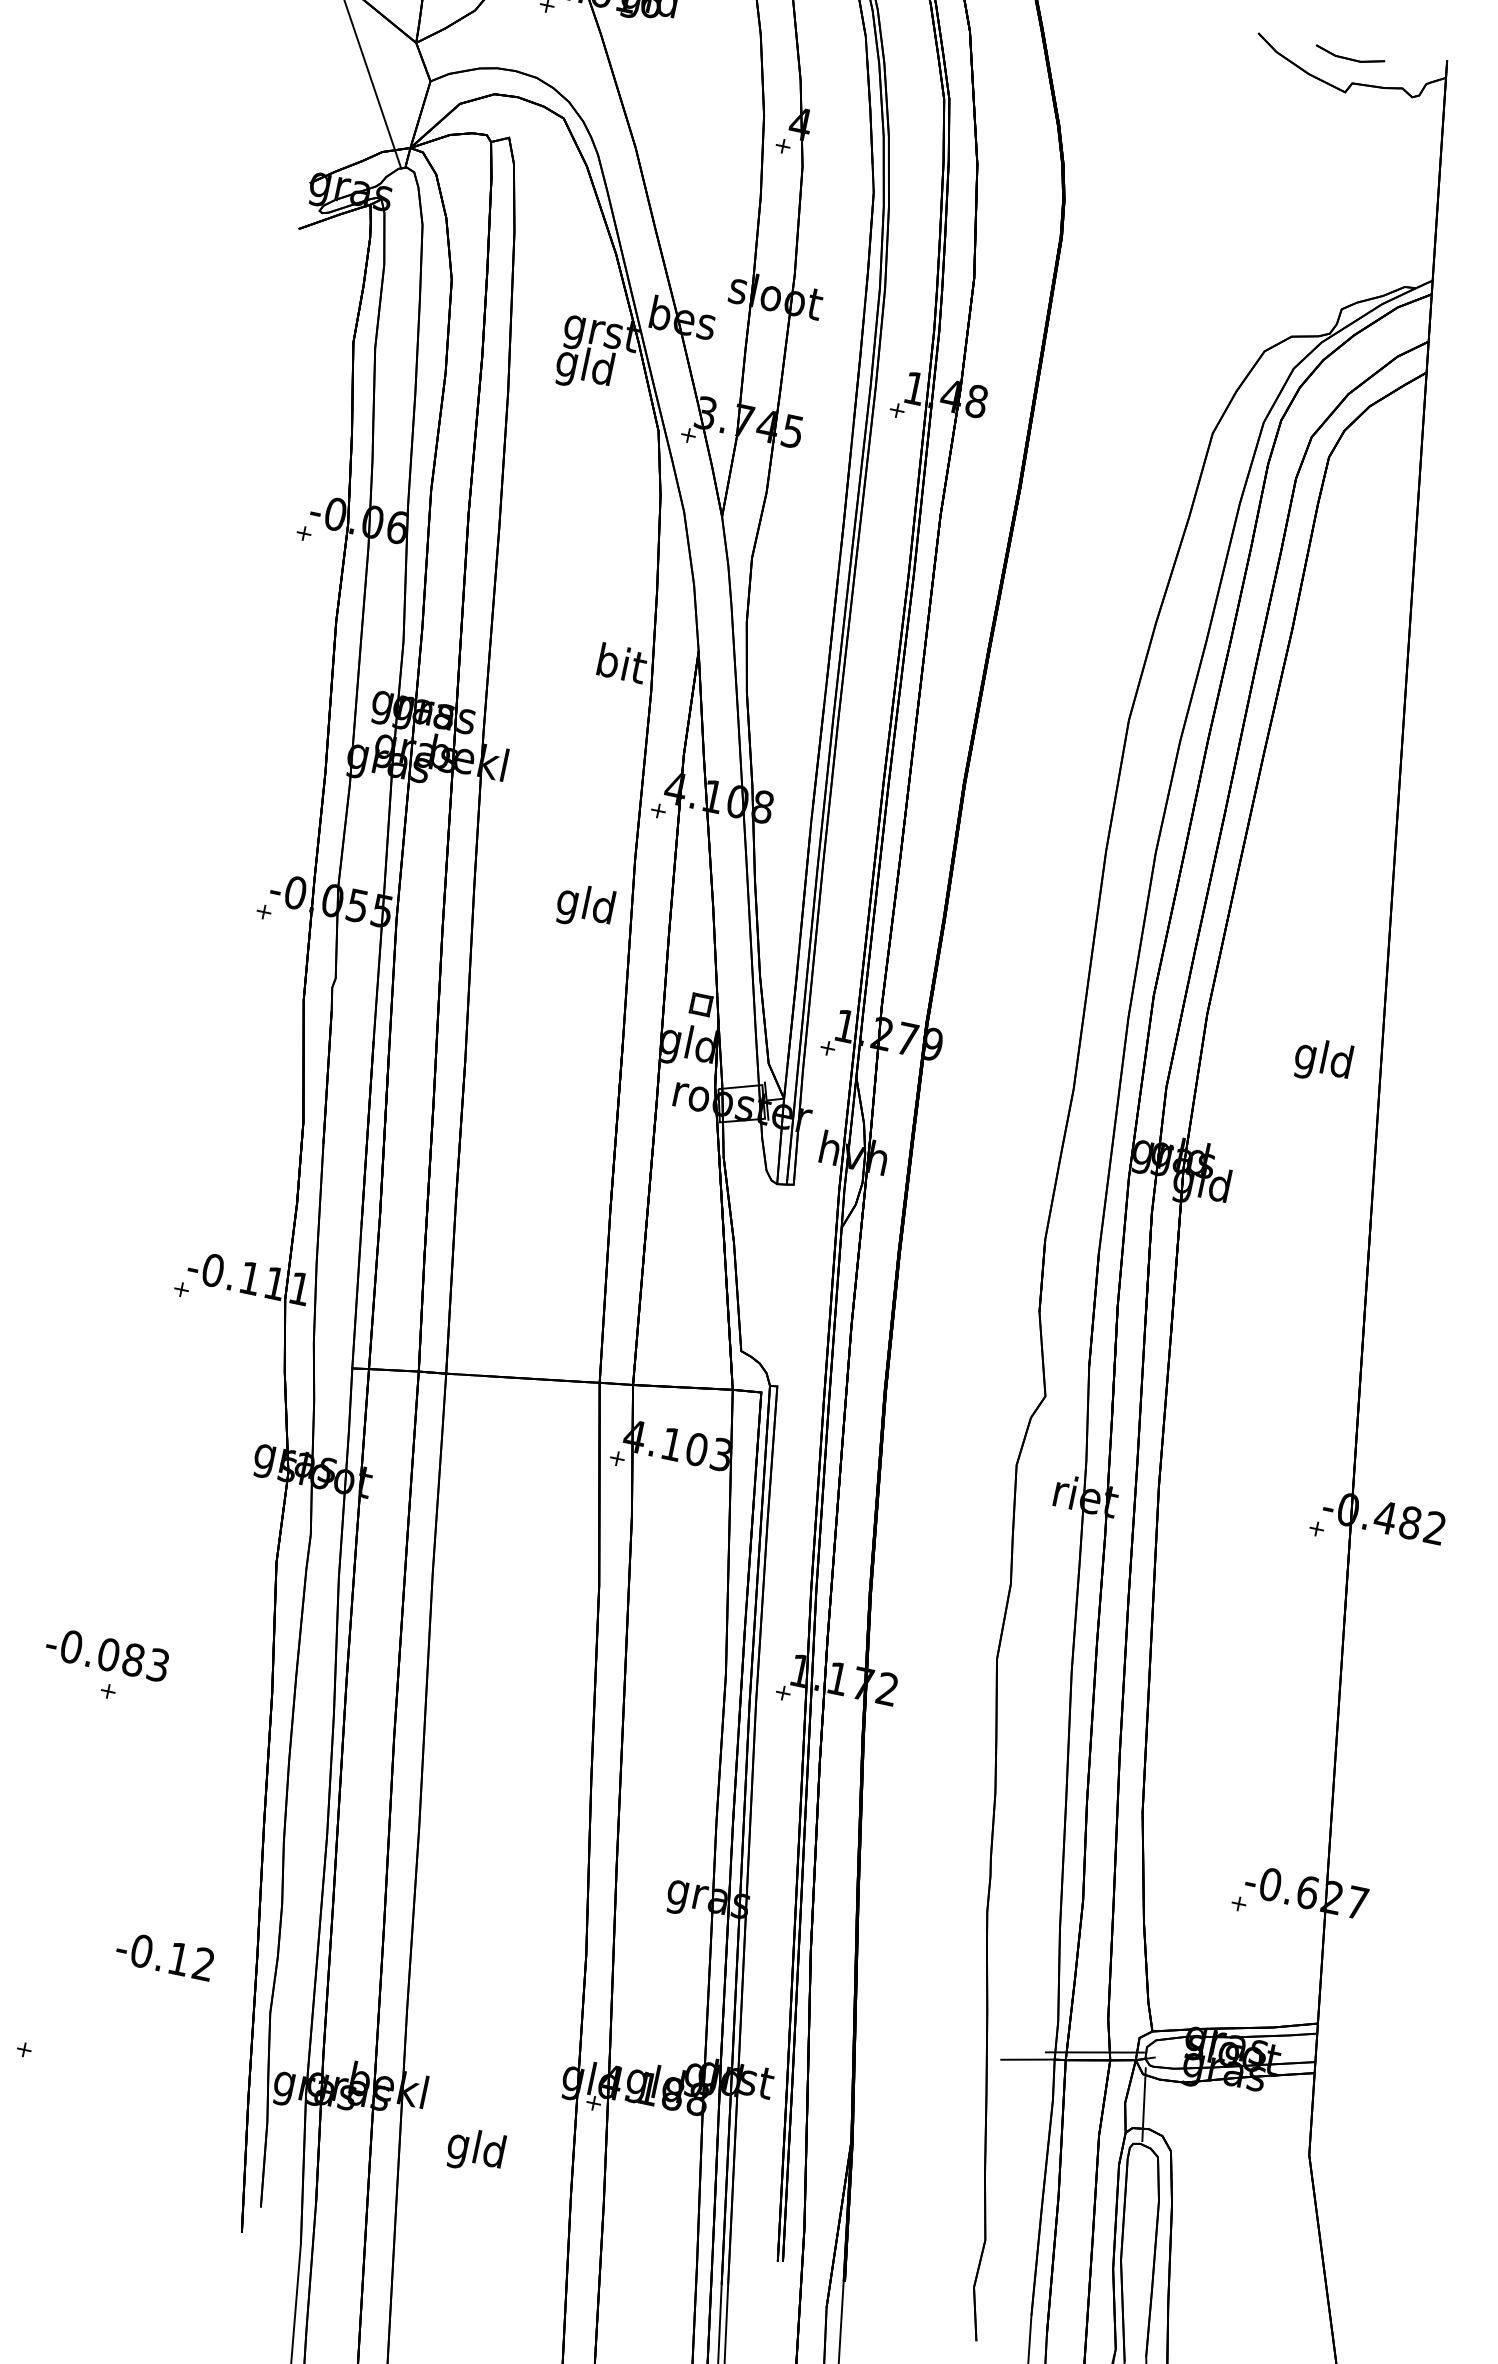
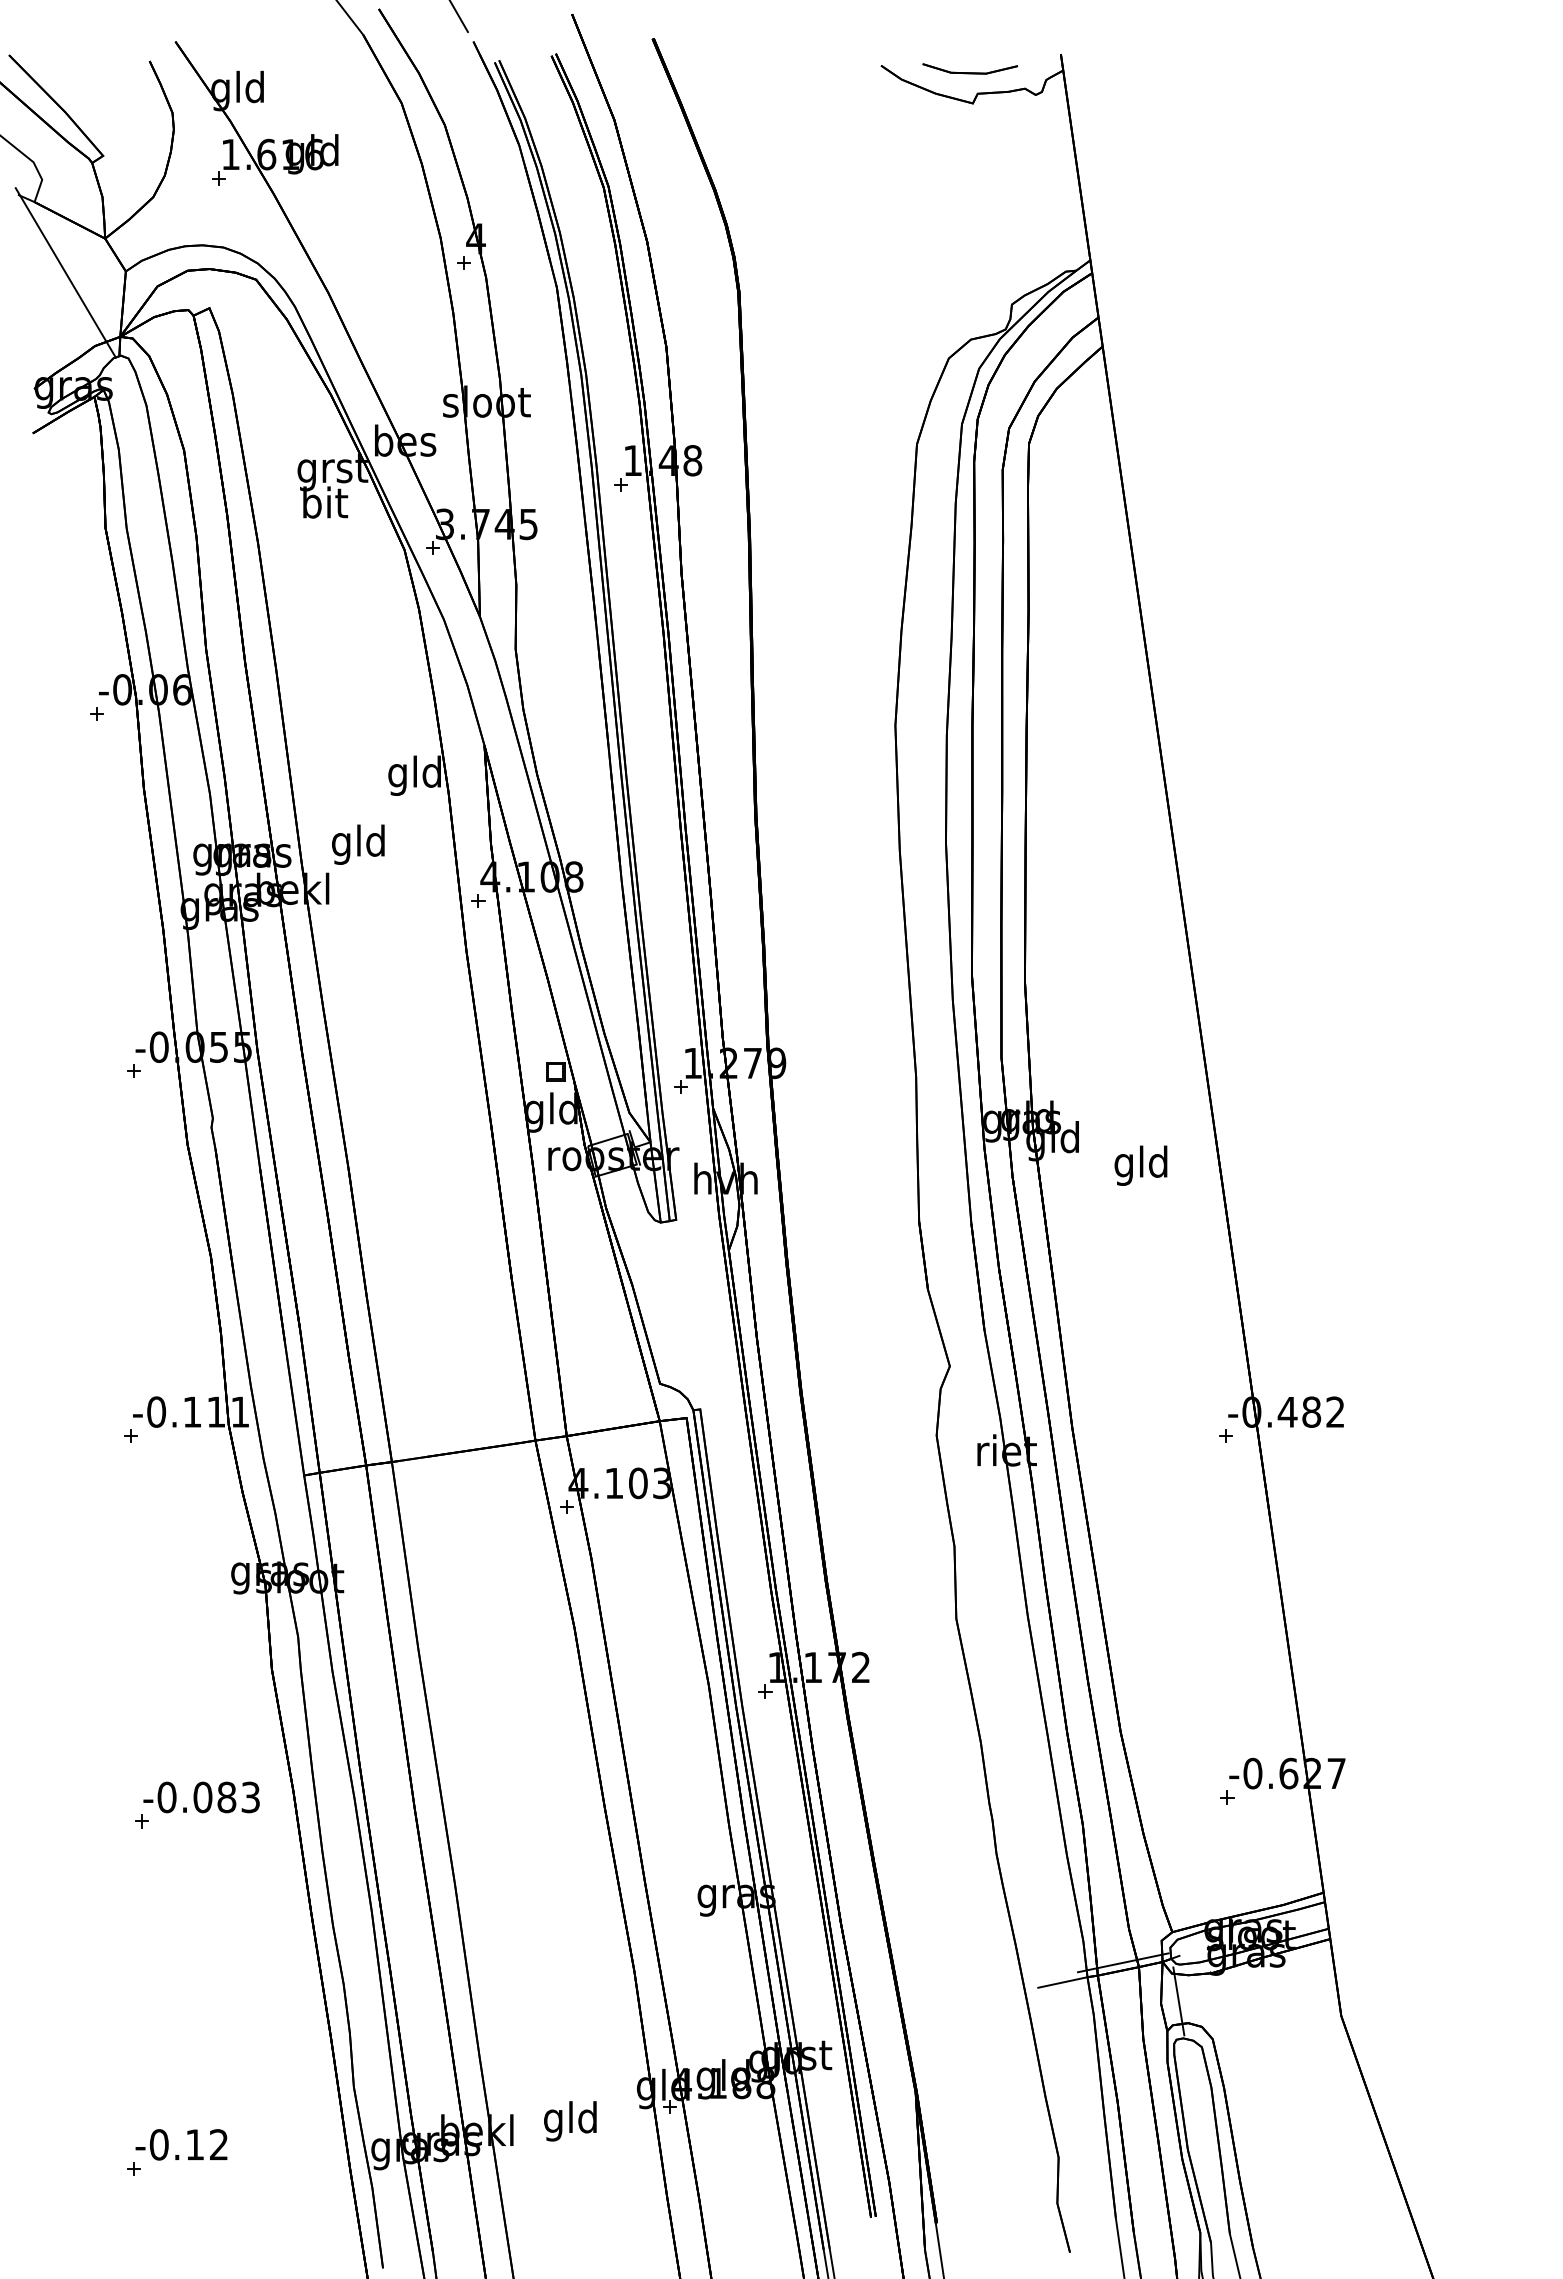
part: (1350, 55) -> (970, 68), size x1.43
text: (584, 368) -> (323, 506), gld -> bit
text: (619, 666) -> (414, 775), bit -> gld
text: (585, 906) -> (358, 844), moved
text: (1322, 1060) -> (1140, 1165), moved
text: (107, 1654) -> (201, 1797), moved
text: (165, 1955) -> (181, 2144), moved
text: (475, 2151) -> (570, 2121), moved

